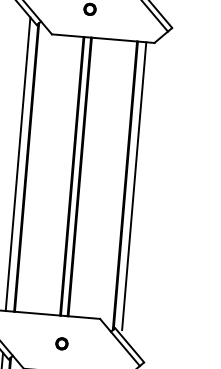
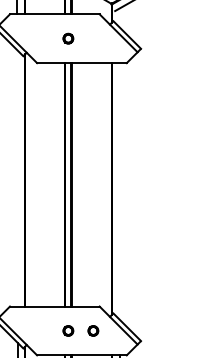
line: (18, 164) -> (17, 178), removed
line: (134, 185) -> (119, 188), removed
part: (90, 345) -> (93, 330), added

